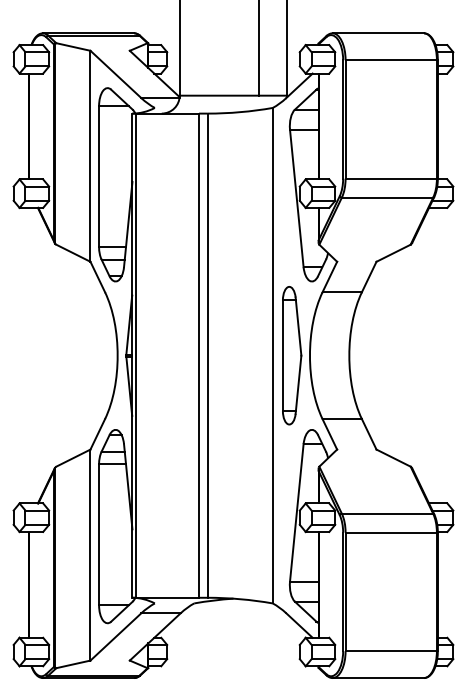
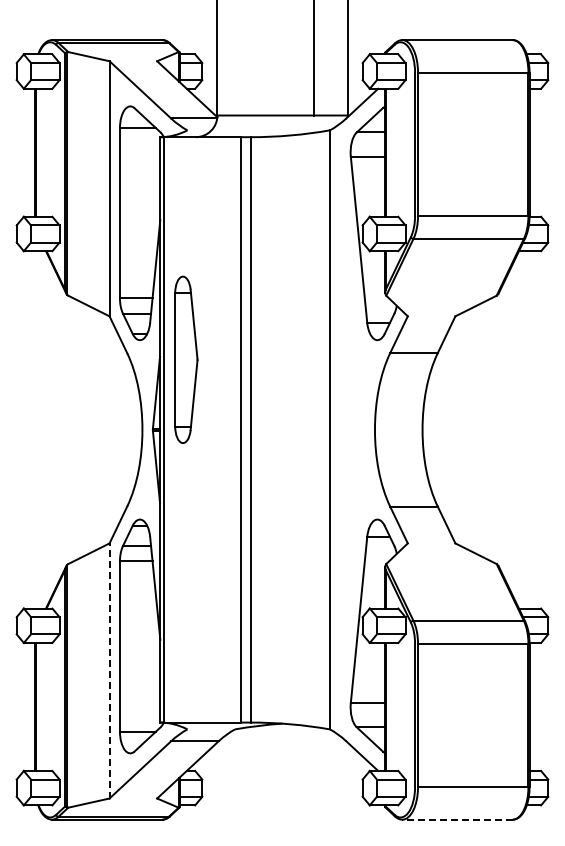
part: (292, 355) -> (186, 359), moved
line: (90, 554) -> (109, 670), solid -> dashed
line: (378, 677) -> (457, 819), solid -> dashed

